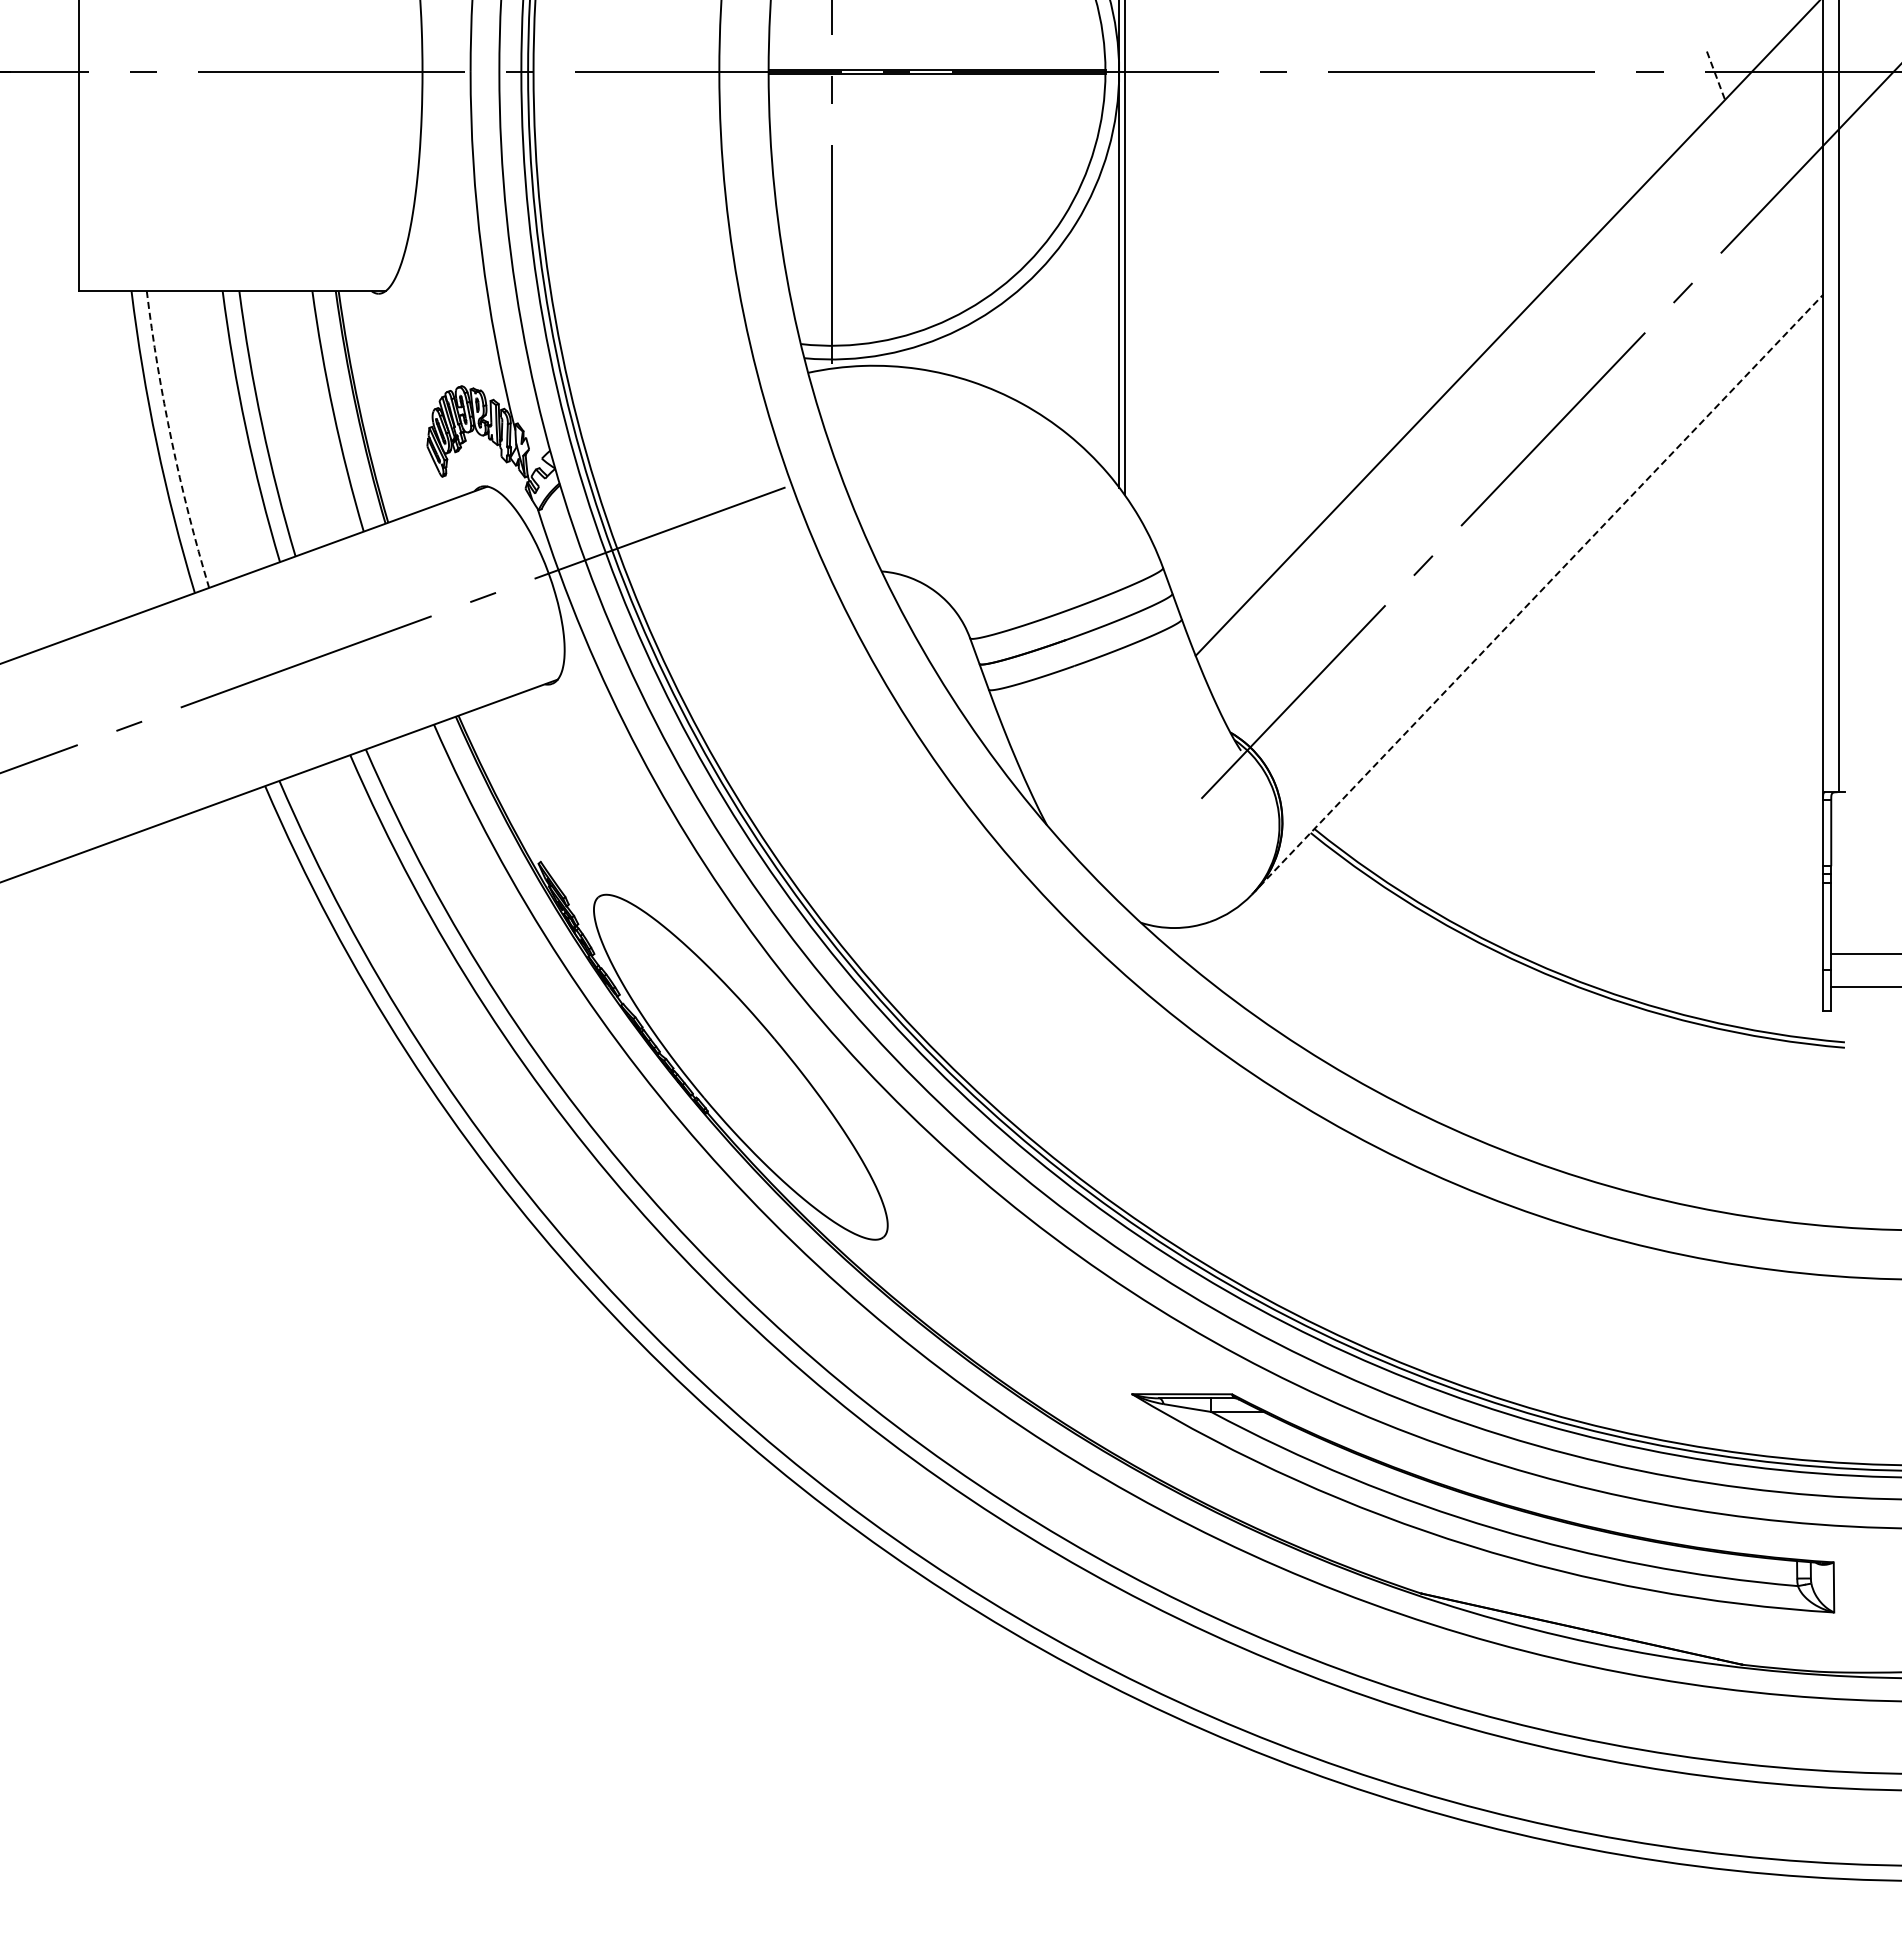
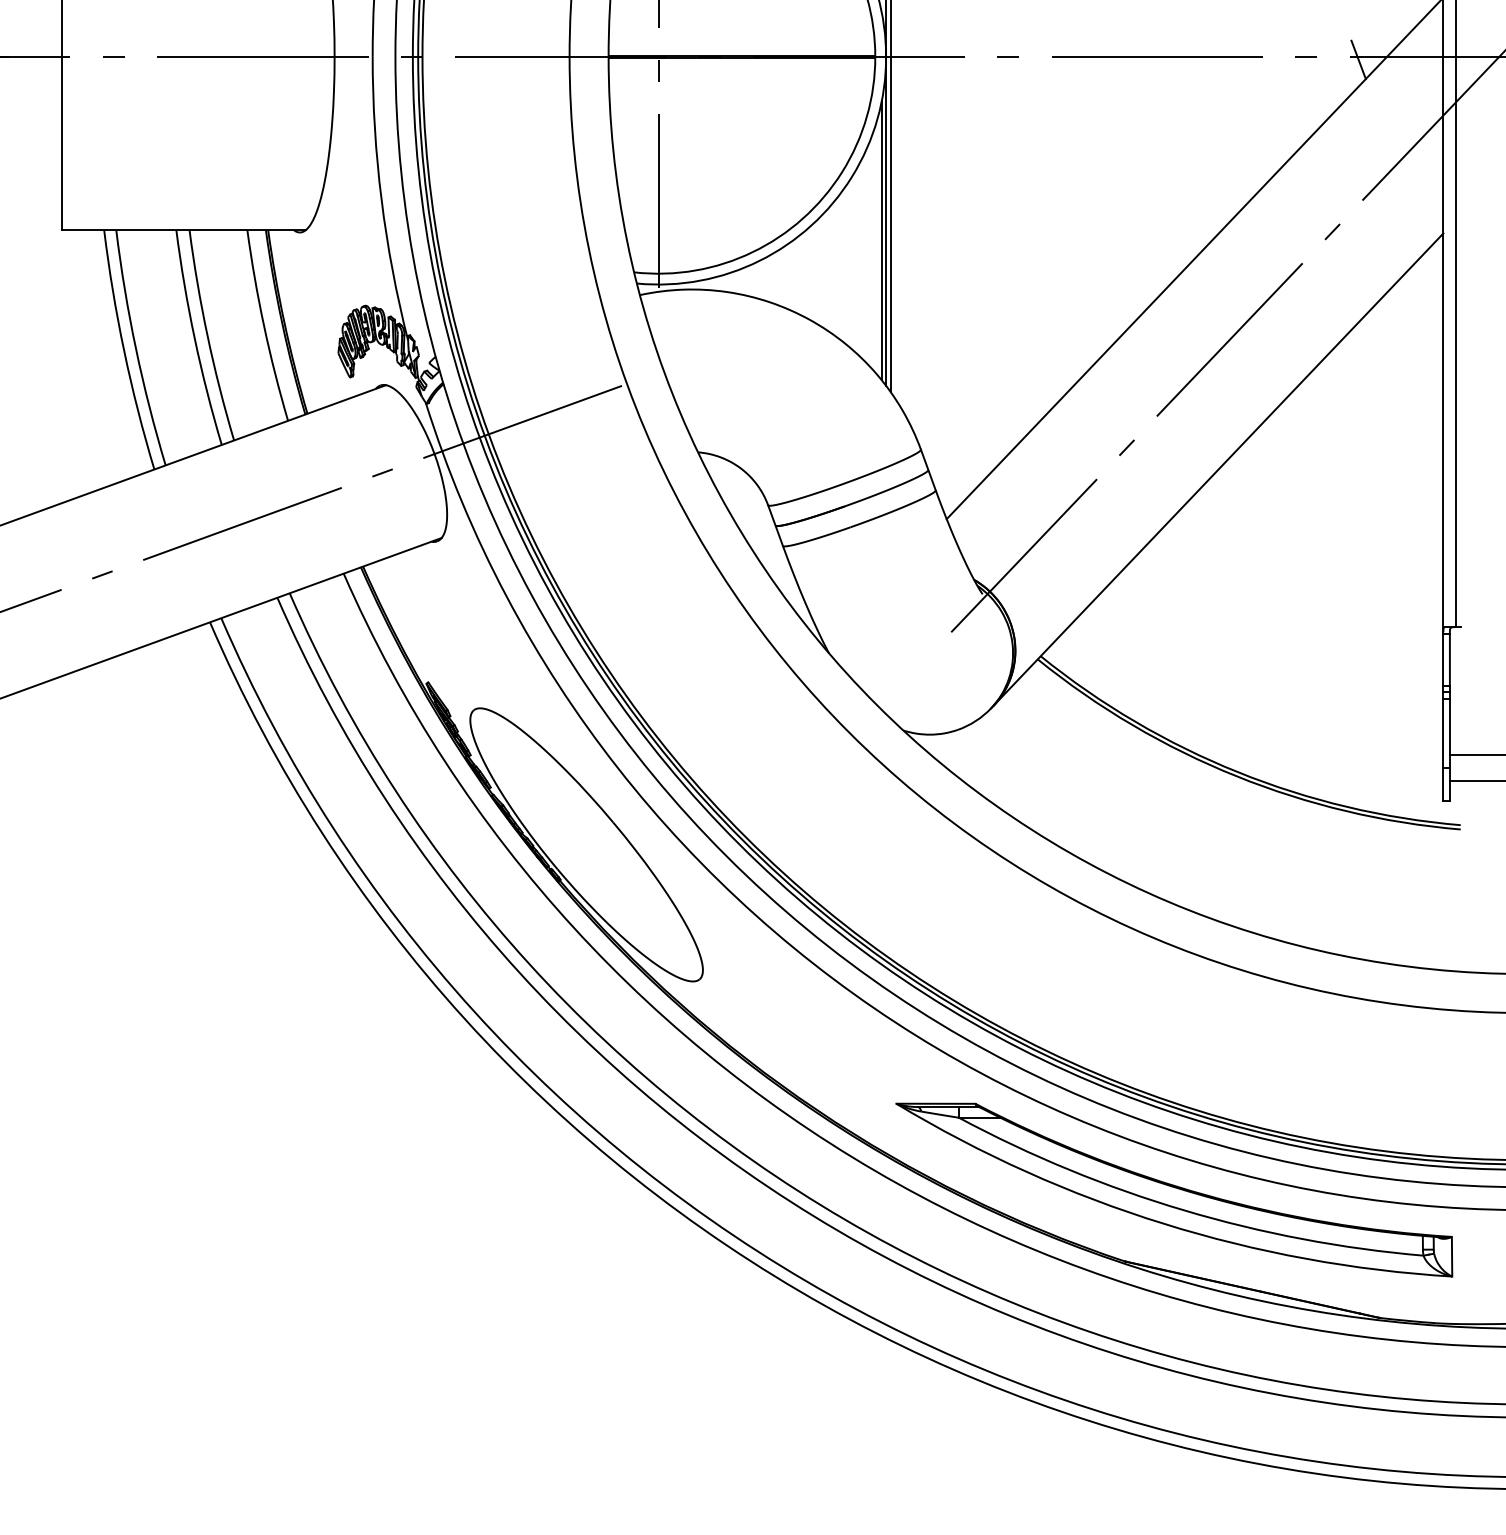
line: (1716, 75) -> (1359, 59), dashed -> solid
line: (1113, 303) -> (881, 240), added
arc: (171, 440) -> (135, 348), dashed -> solid
line: (1537, 594) -> (1217, 470), dashed -> solid

